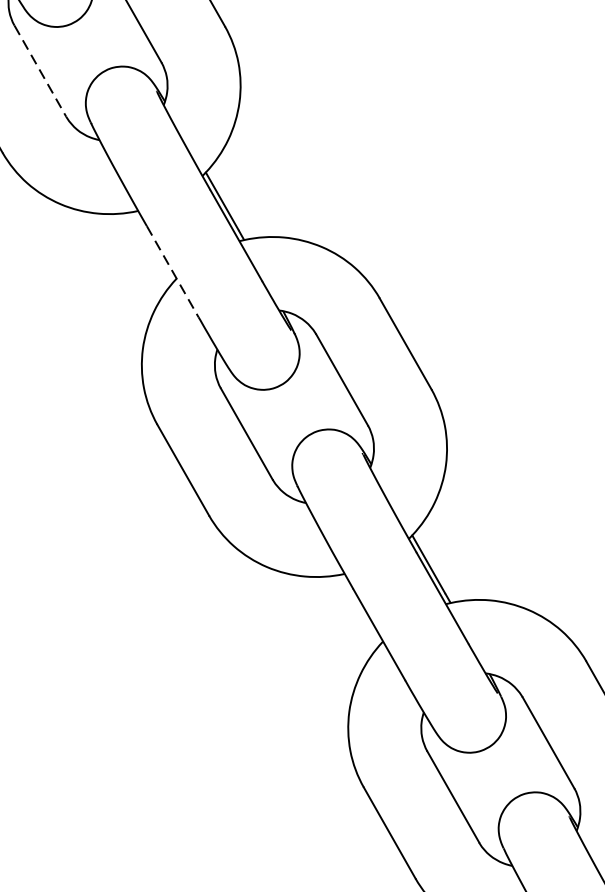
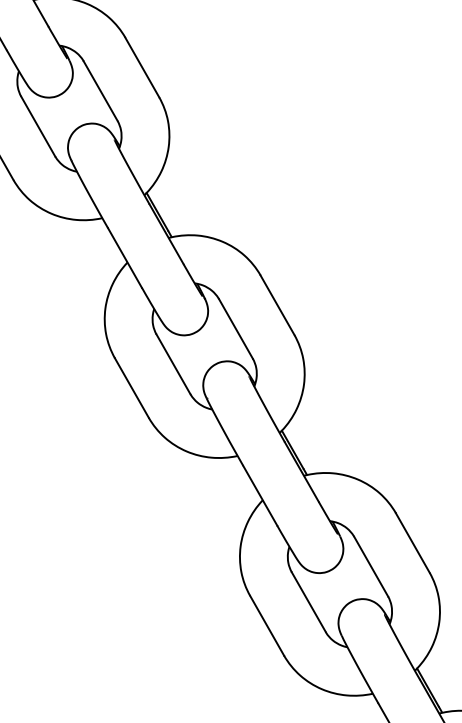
line: (40, 72) -> (38, 127), dashed -> solid
line: (173, 272) -> (125, 258), dashed -> solid

